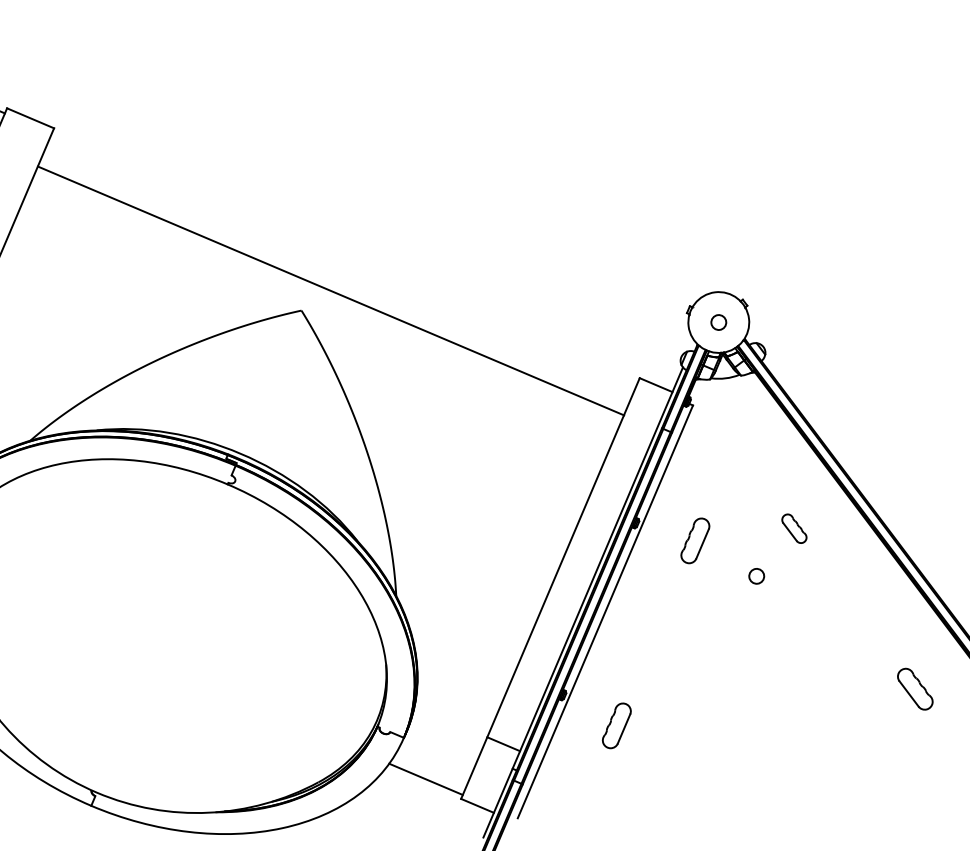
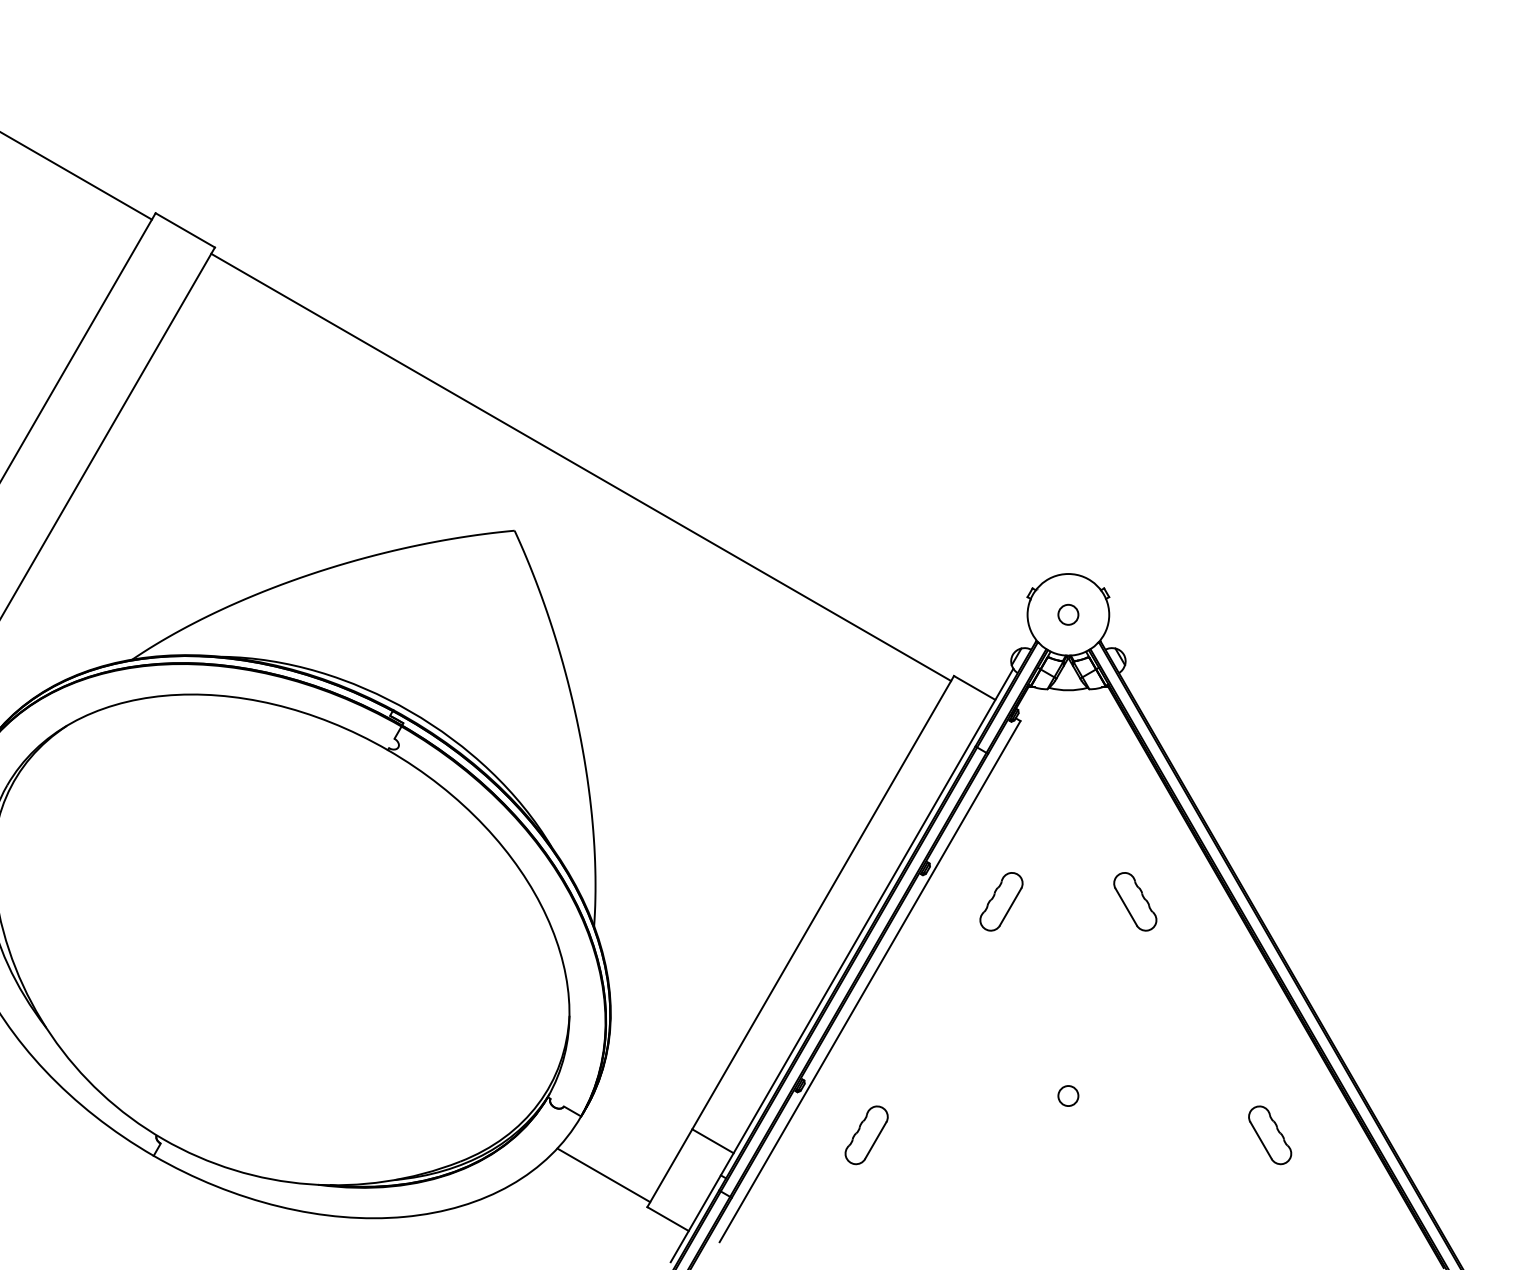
line: (331, 291) -> (581, 467), moved
part: (794, 528) -> (1135, 901), size x1.43
circle: (756, 575) -> (1068, 1095), moved

